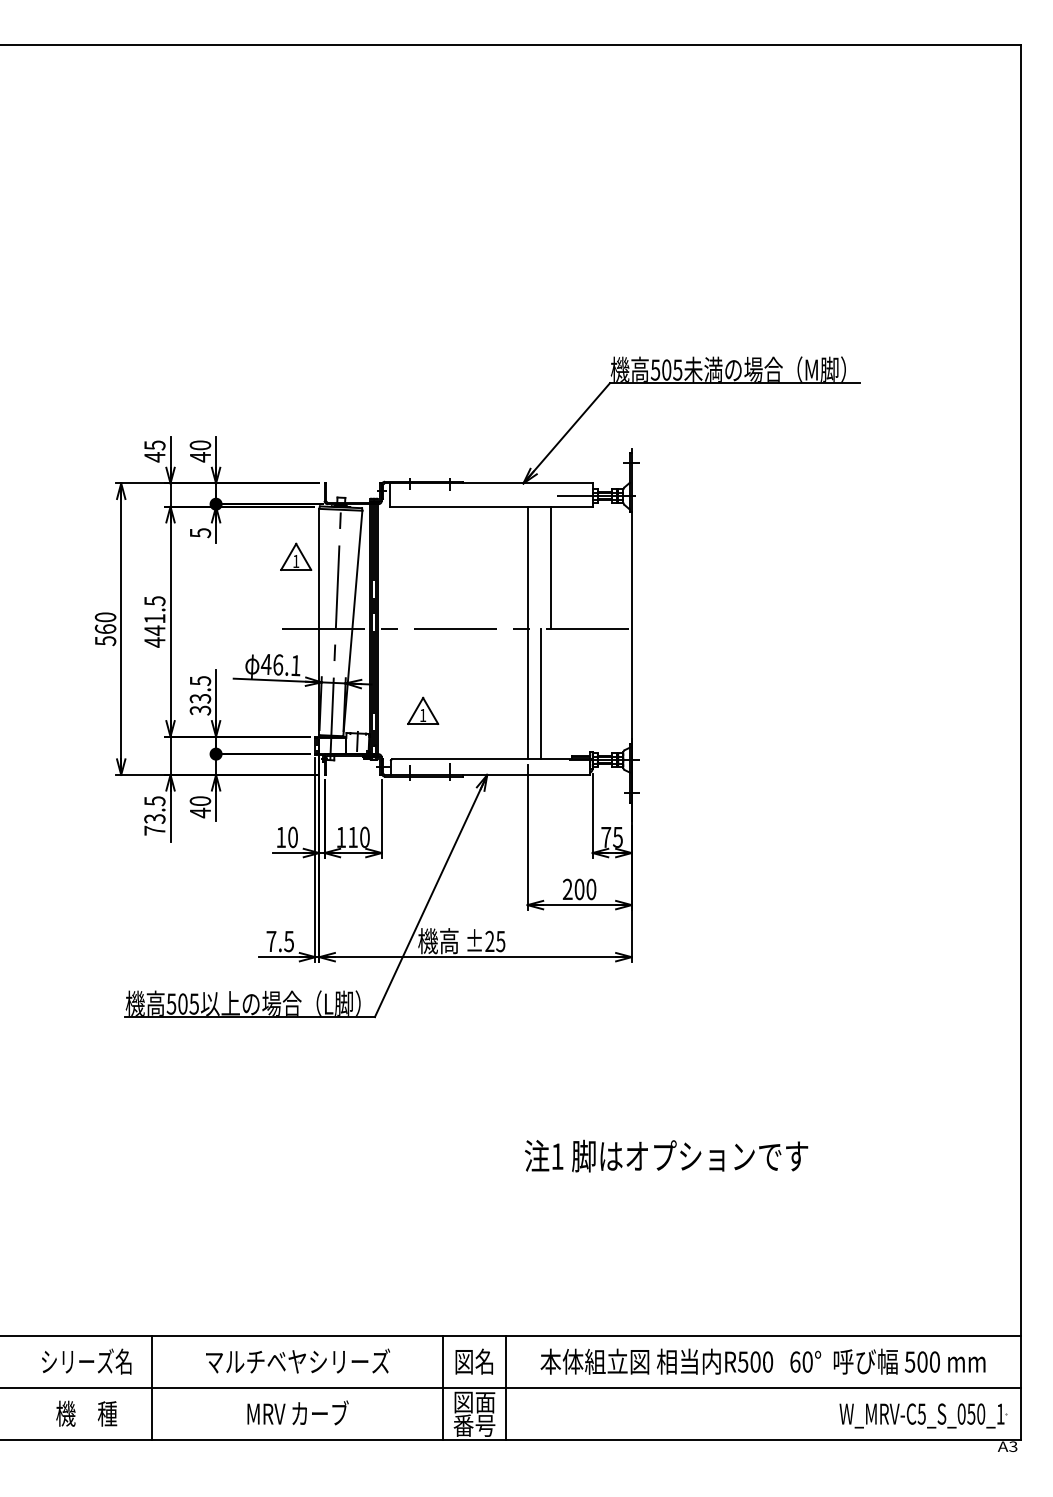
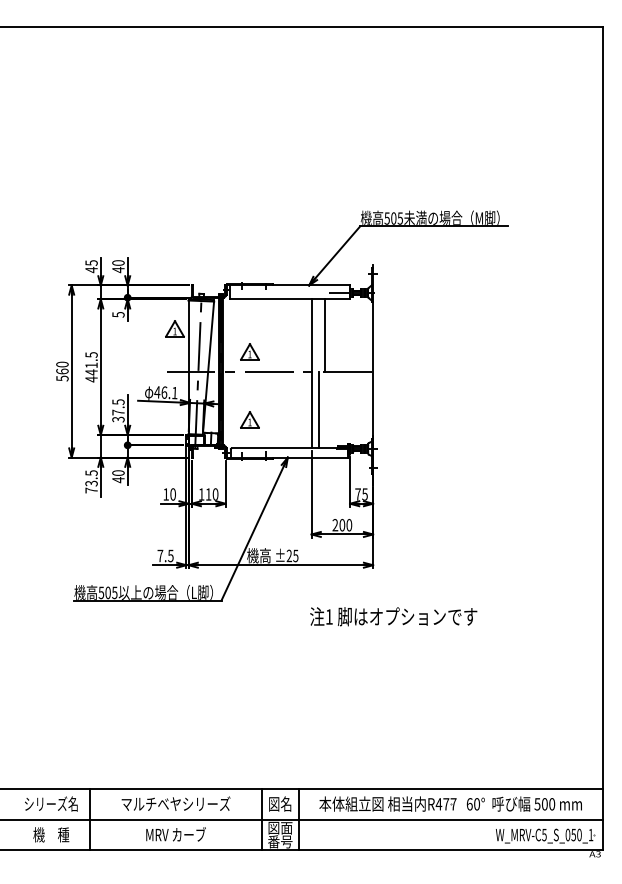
part: (422, 595) -> (249, 351), added
text: (200, 698) -> (118, 412), 33.5 -> 37.5
text: (666, 1155) -> (393, 616), moved
text: (754, 1362) -> (445, 804), R500 -> R477

